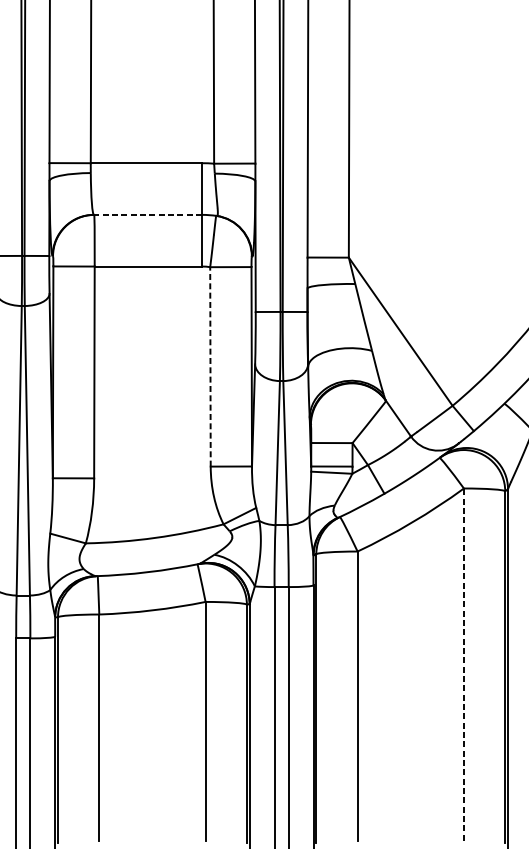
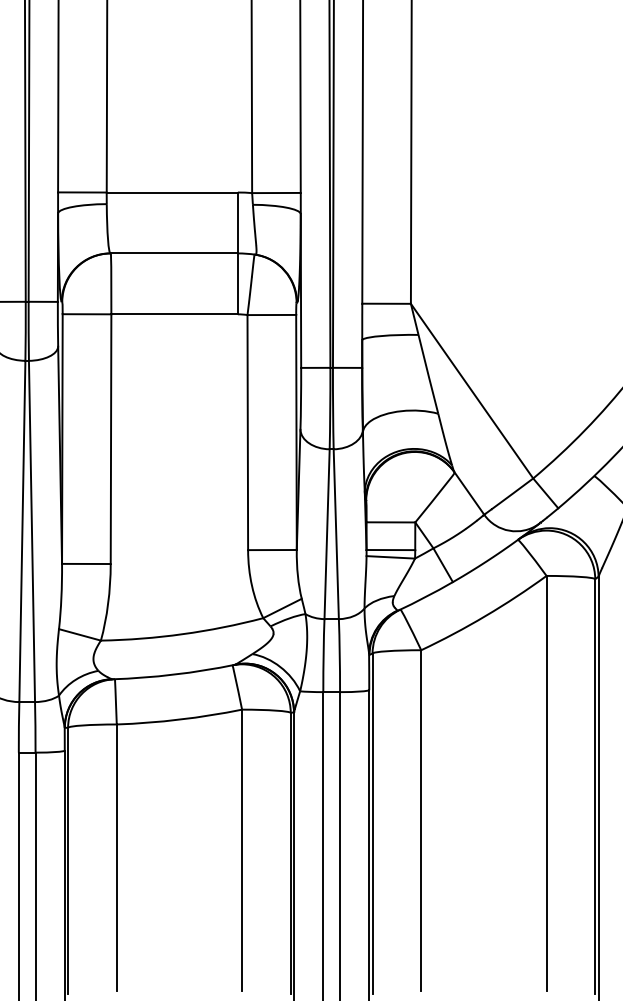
line: (148, 214) -> (174, 253), dashed -> solid
line: (210, 366) -> (247, 432), dashed -> solid
line: (463, 664) -> (546, 783), dashed -> solid

